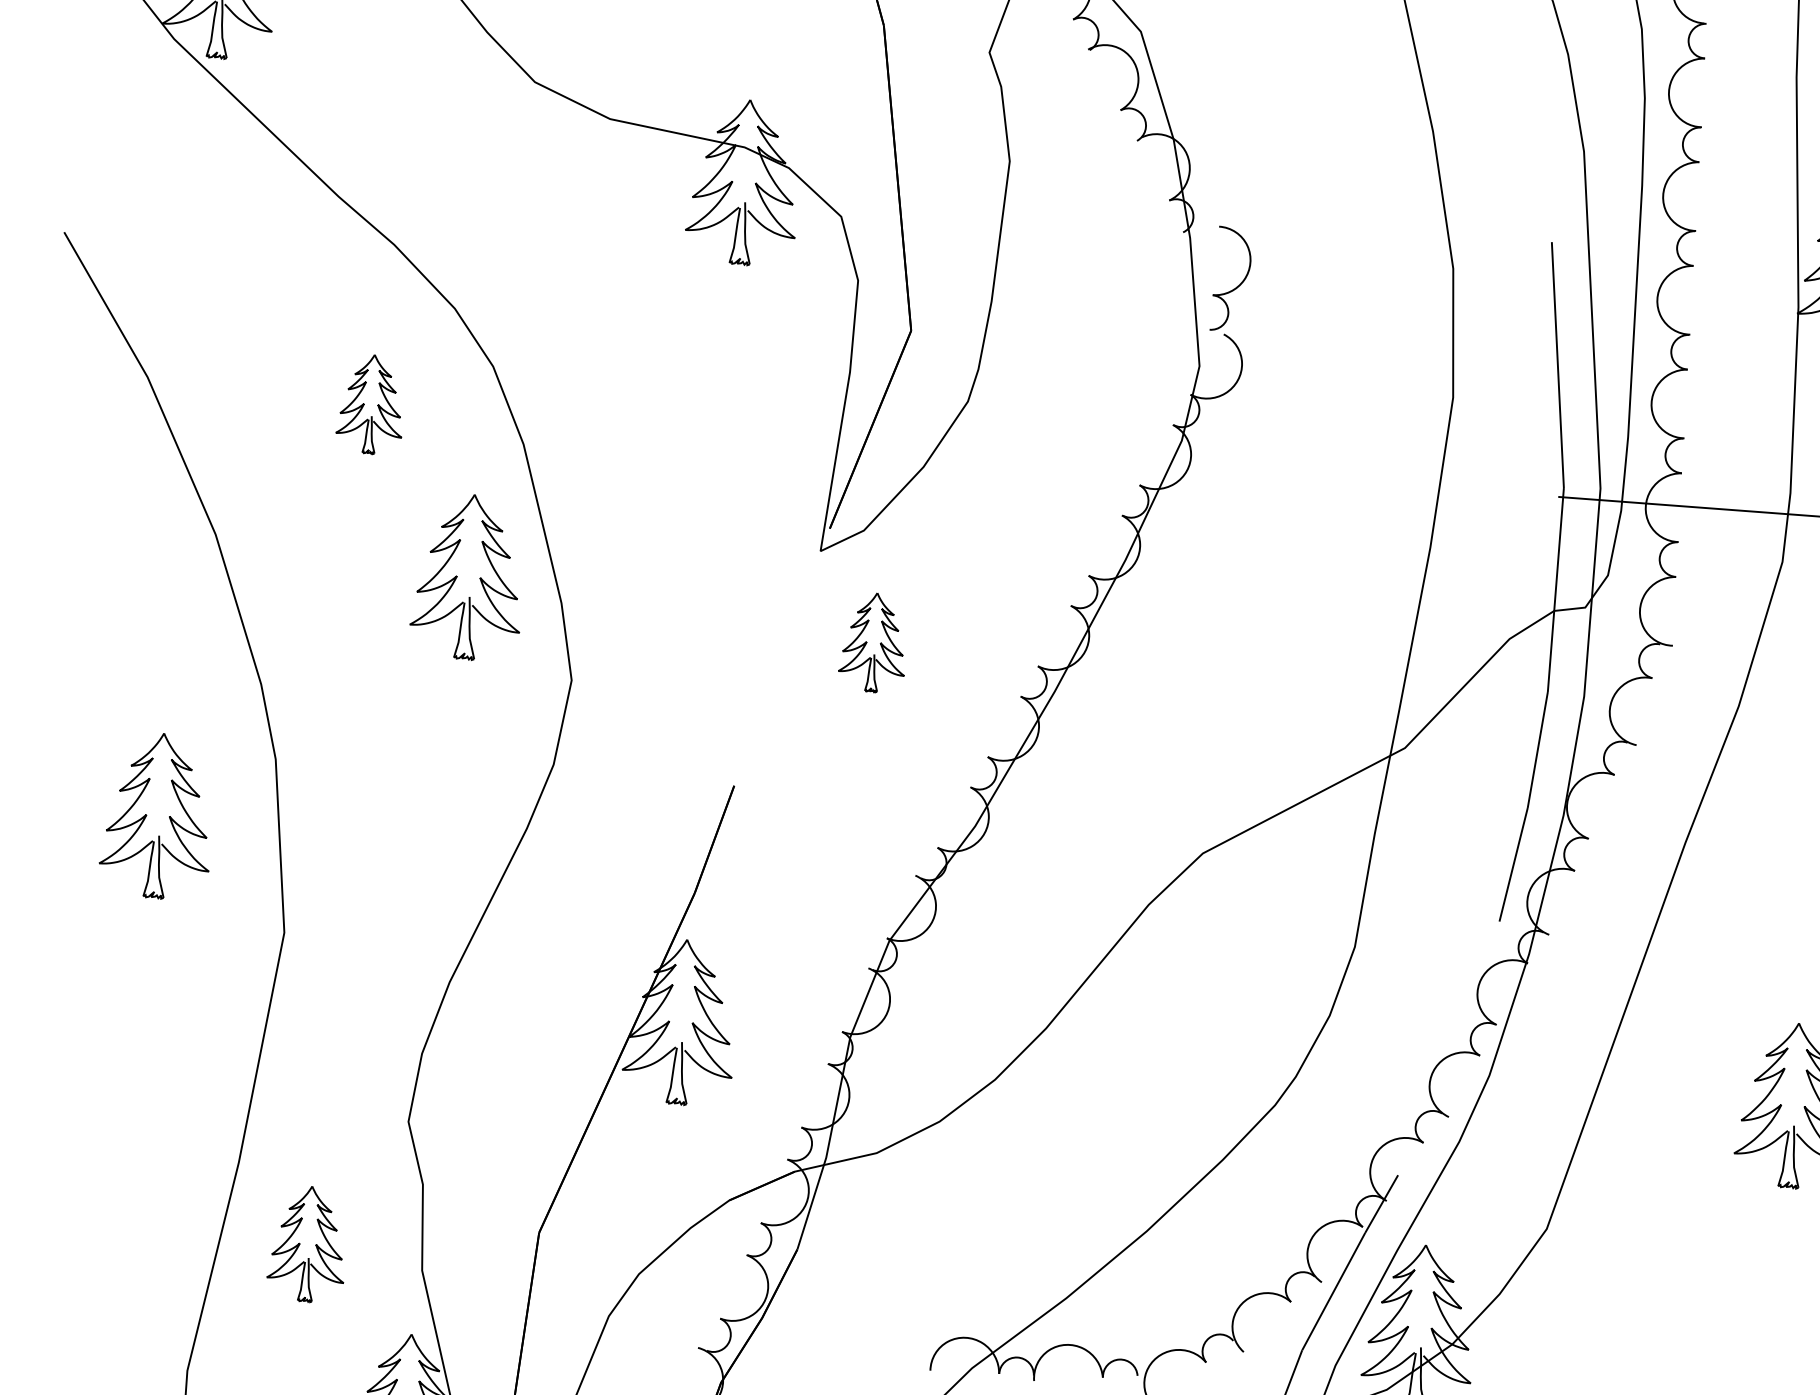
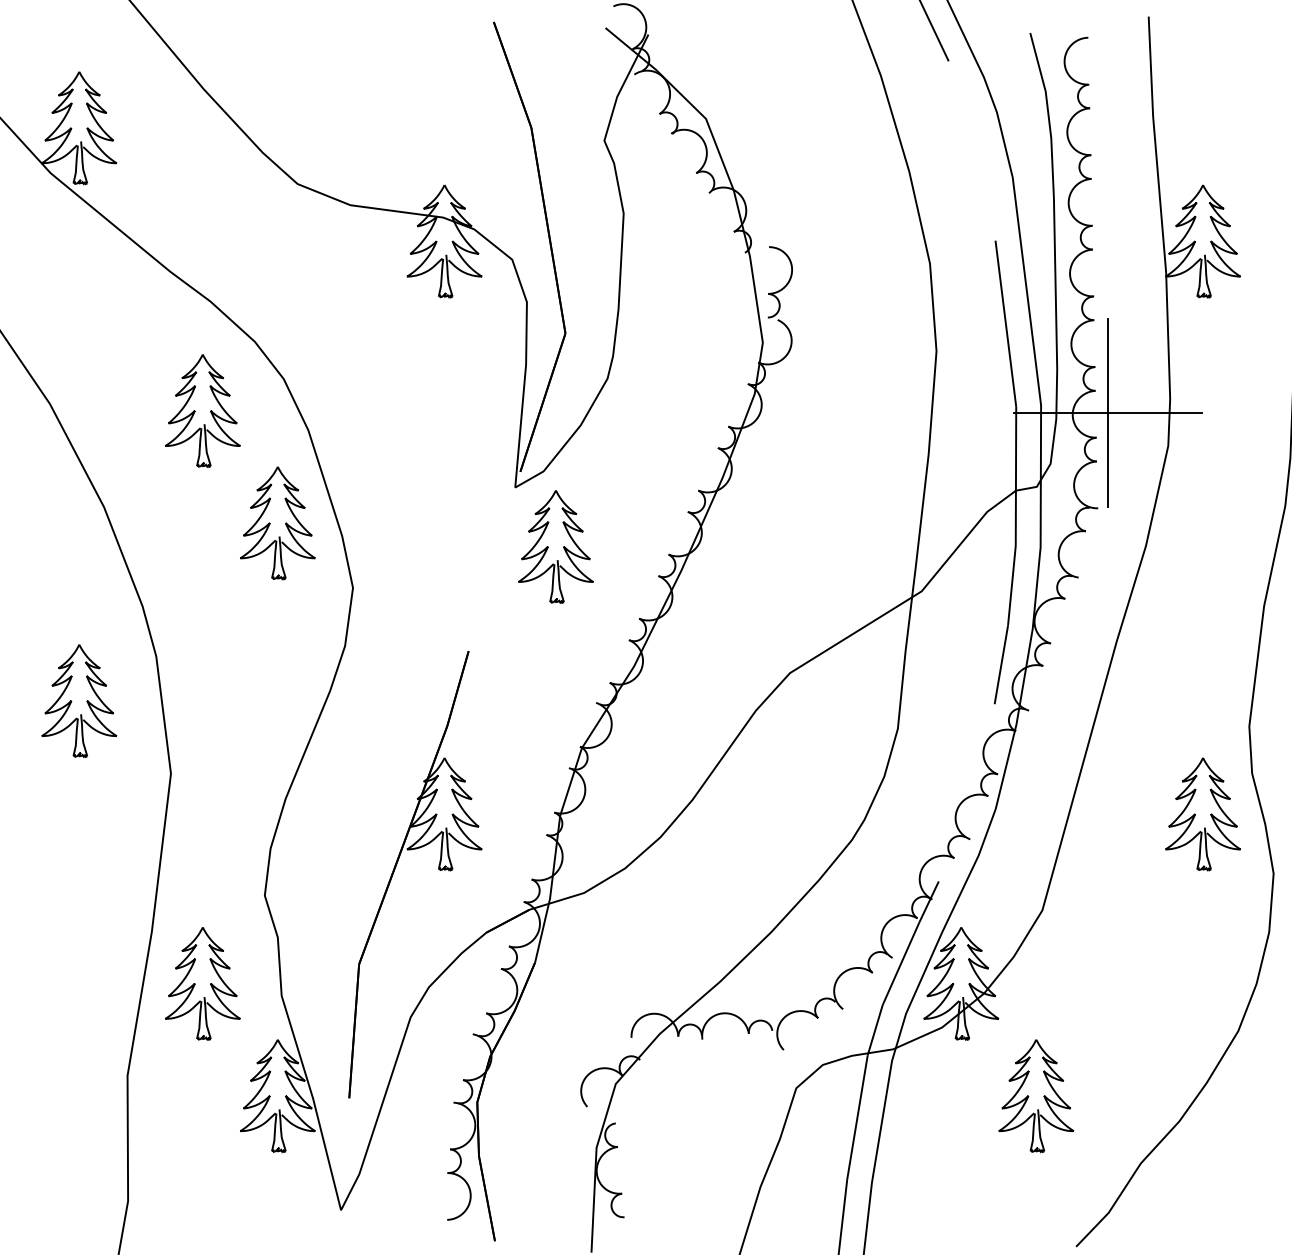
part: (370, 403) -> (202, 410), size x1.67
line: (1697, 506) -> (1107, 412), added
part: (873, 641) -> (555, 546), size x1.67
part: (307, 1243) -> (202, 983), size x1.43

